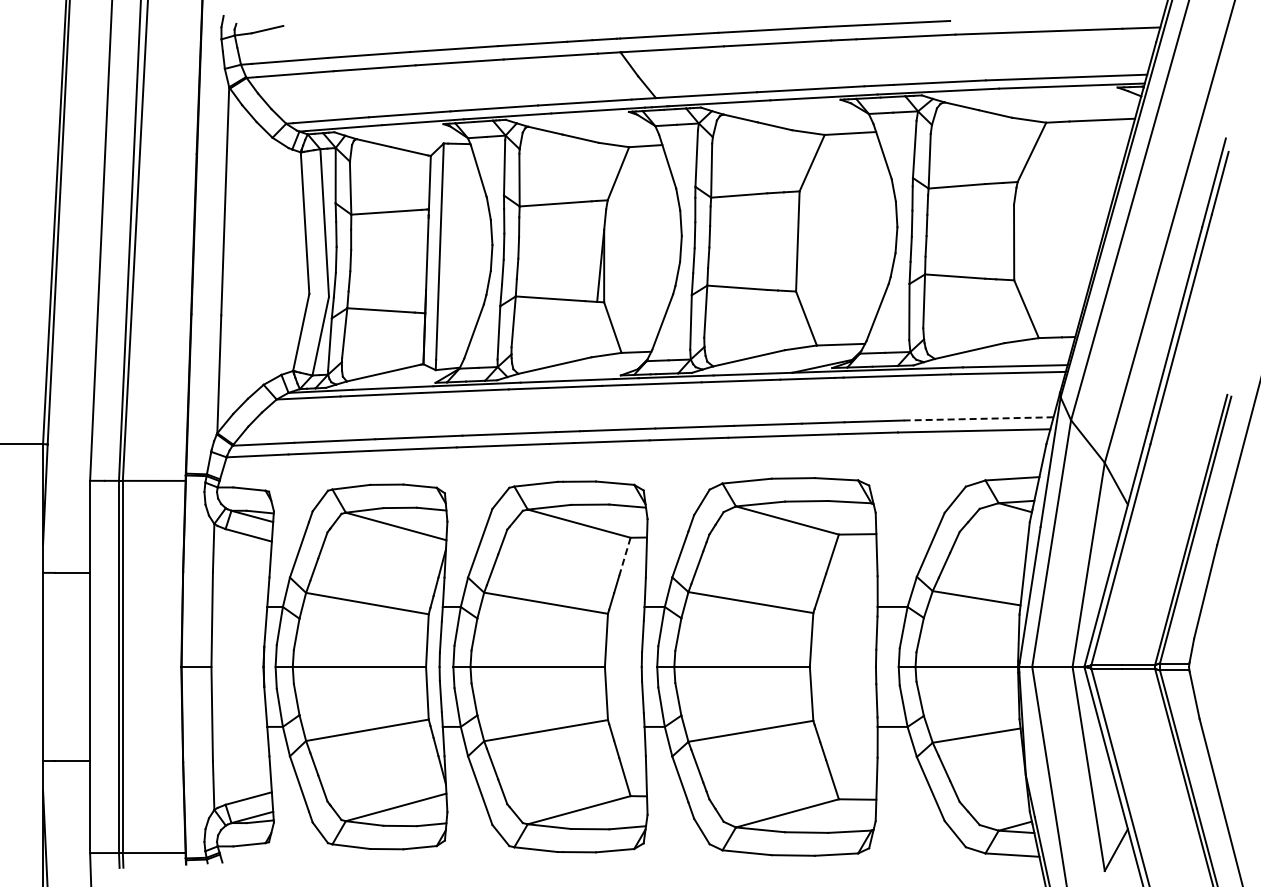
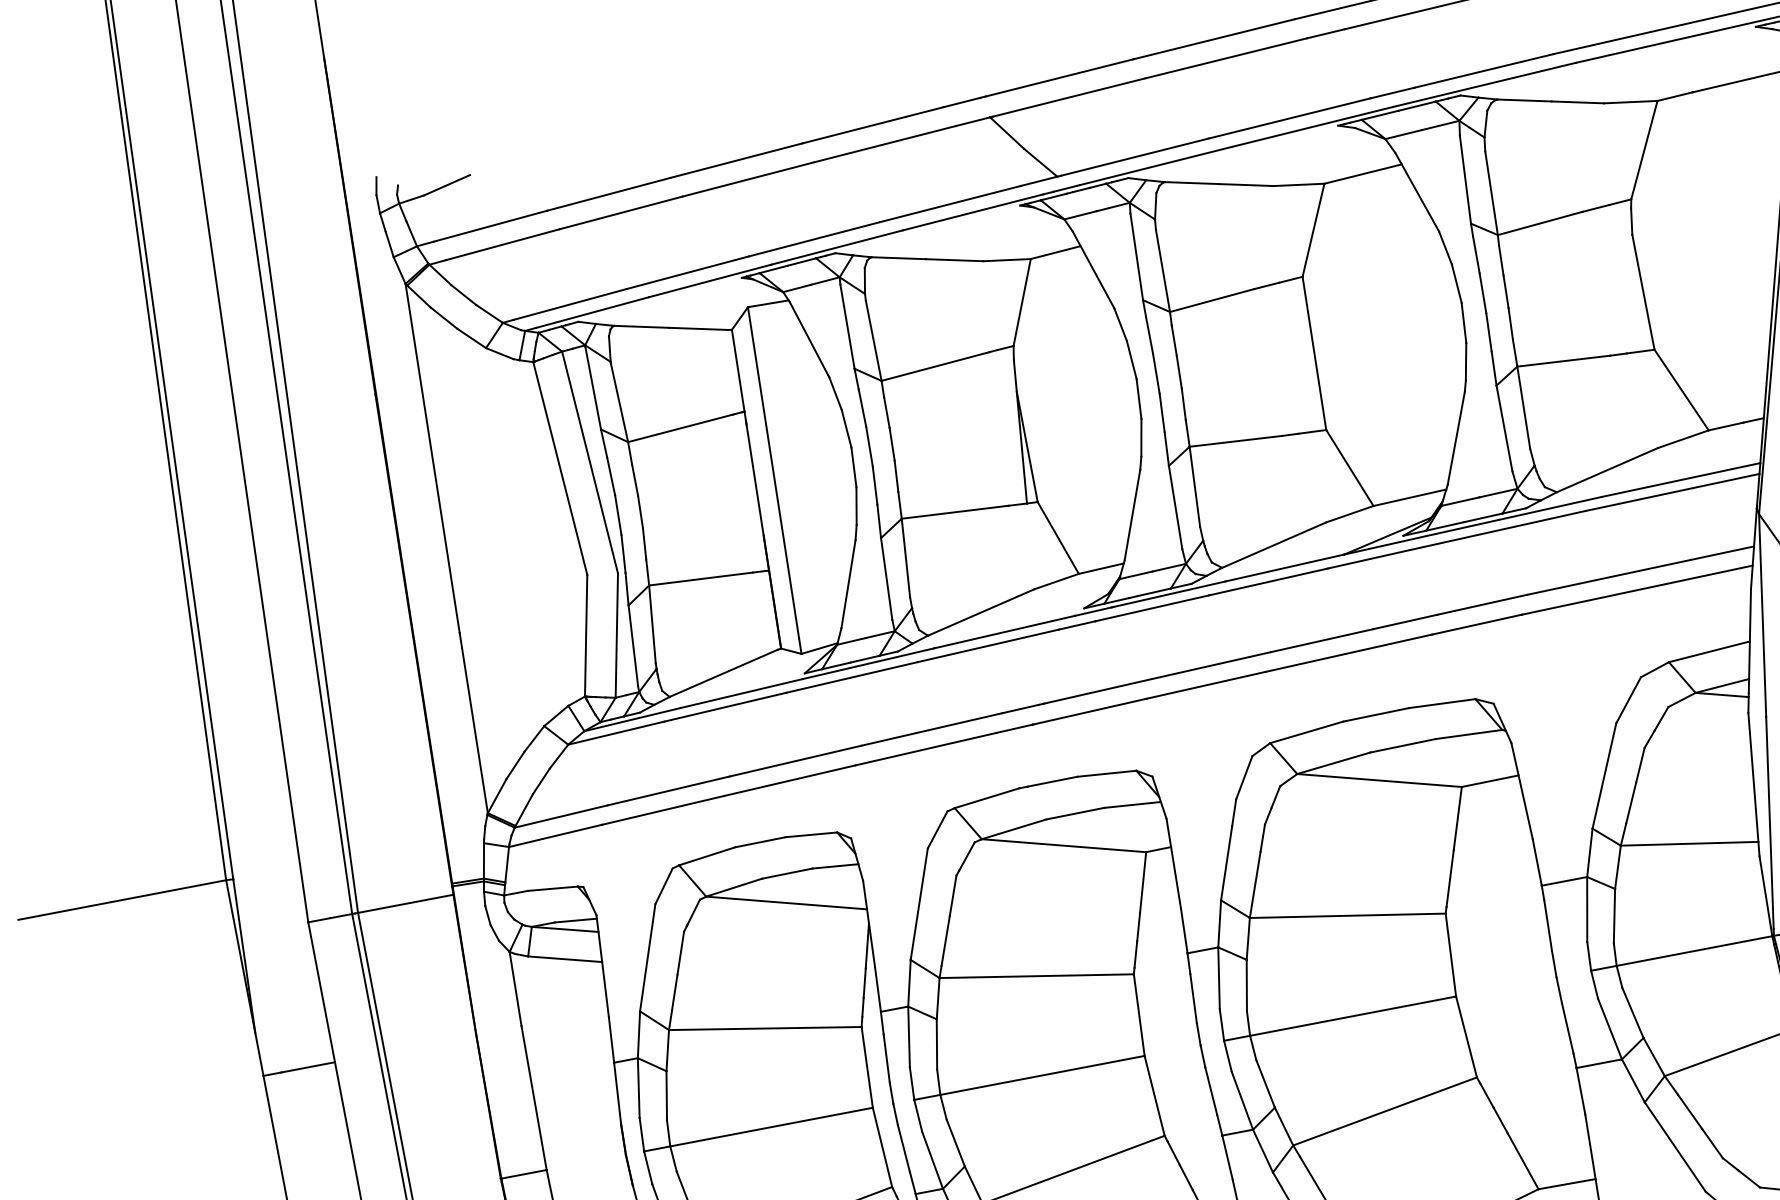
line: (978, 418) -> (1640, 570), dashed -> solid
line: (624, 556) -> (1142, 882), dashed -> solid

